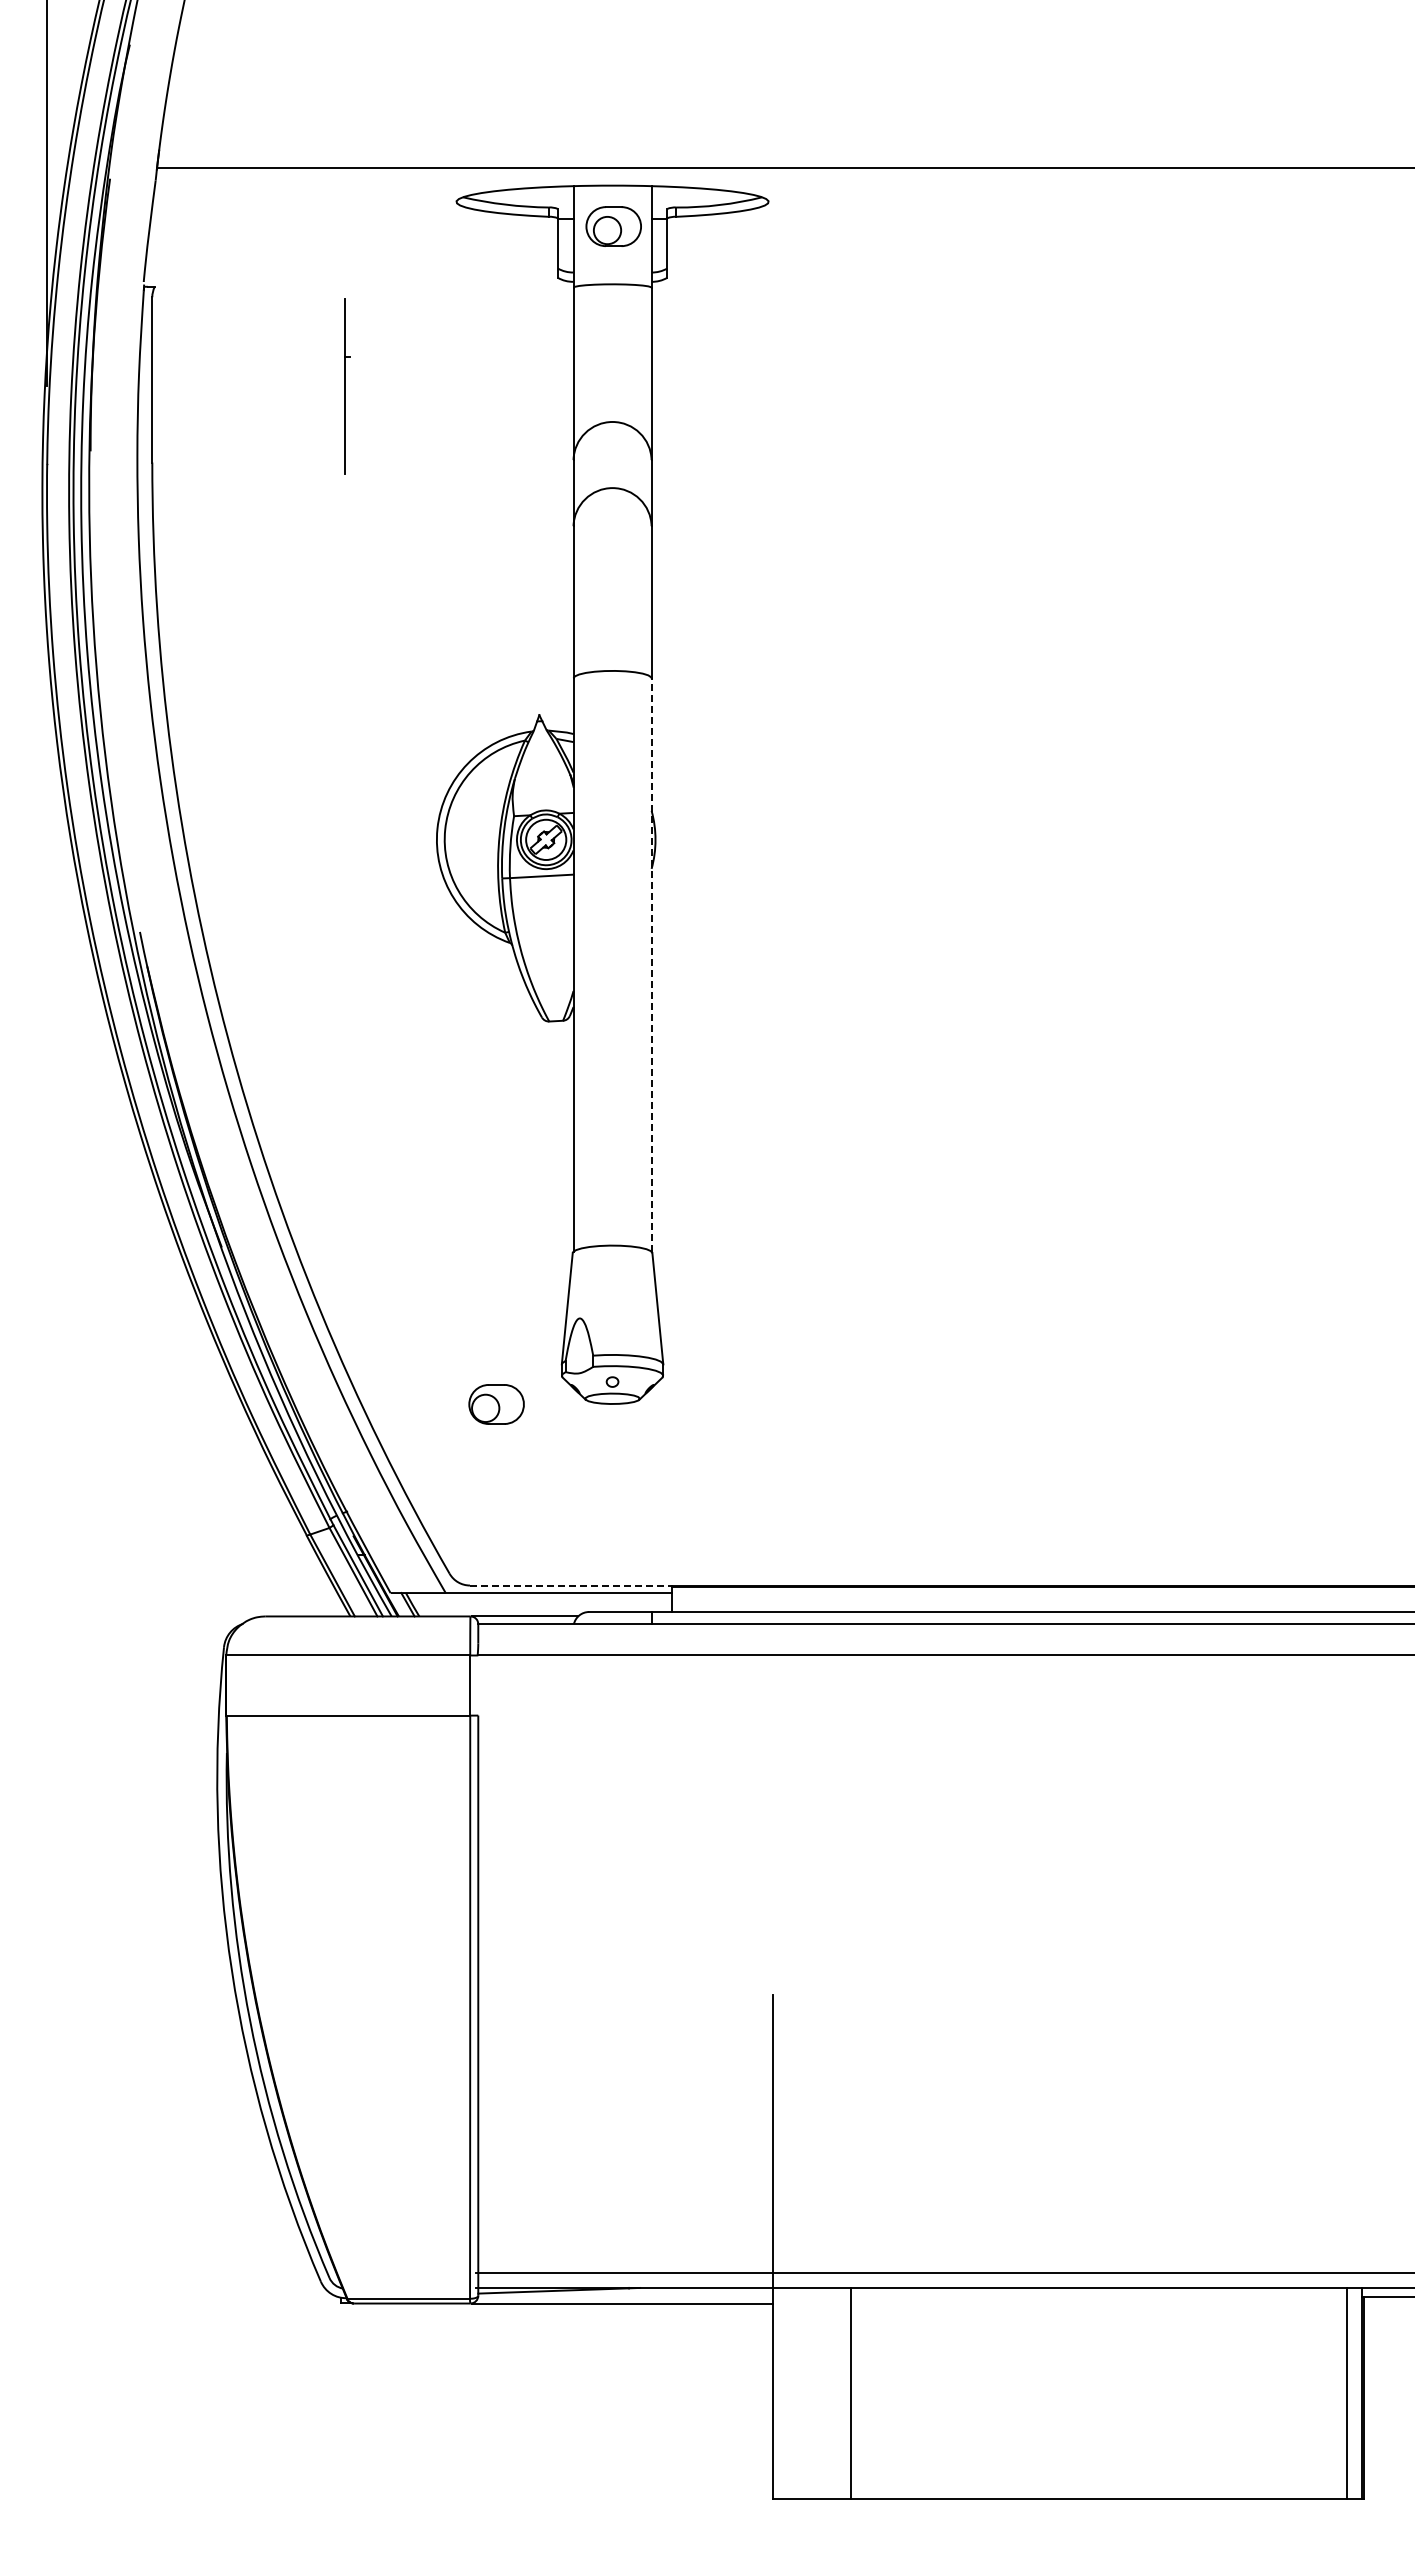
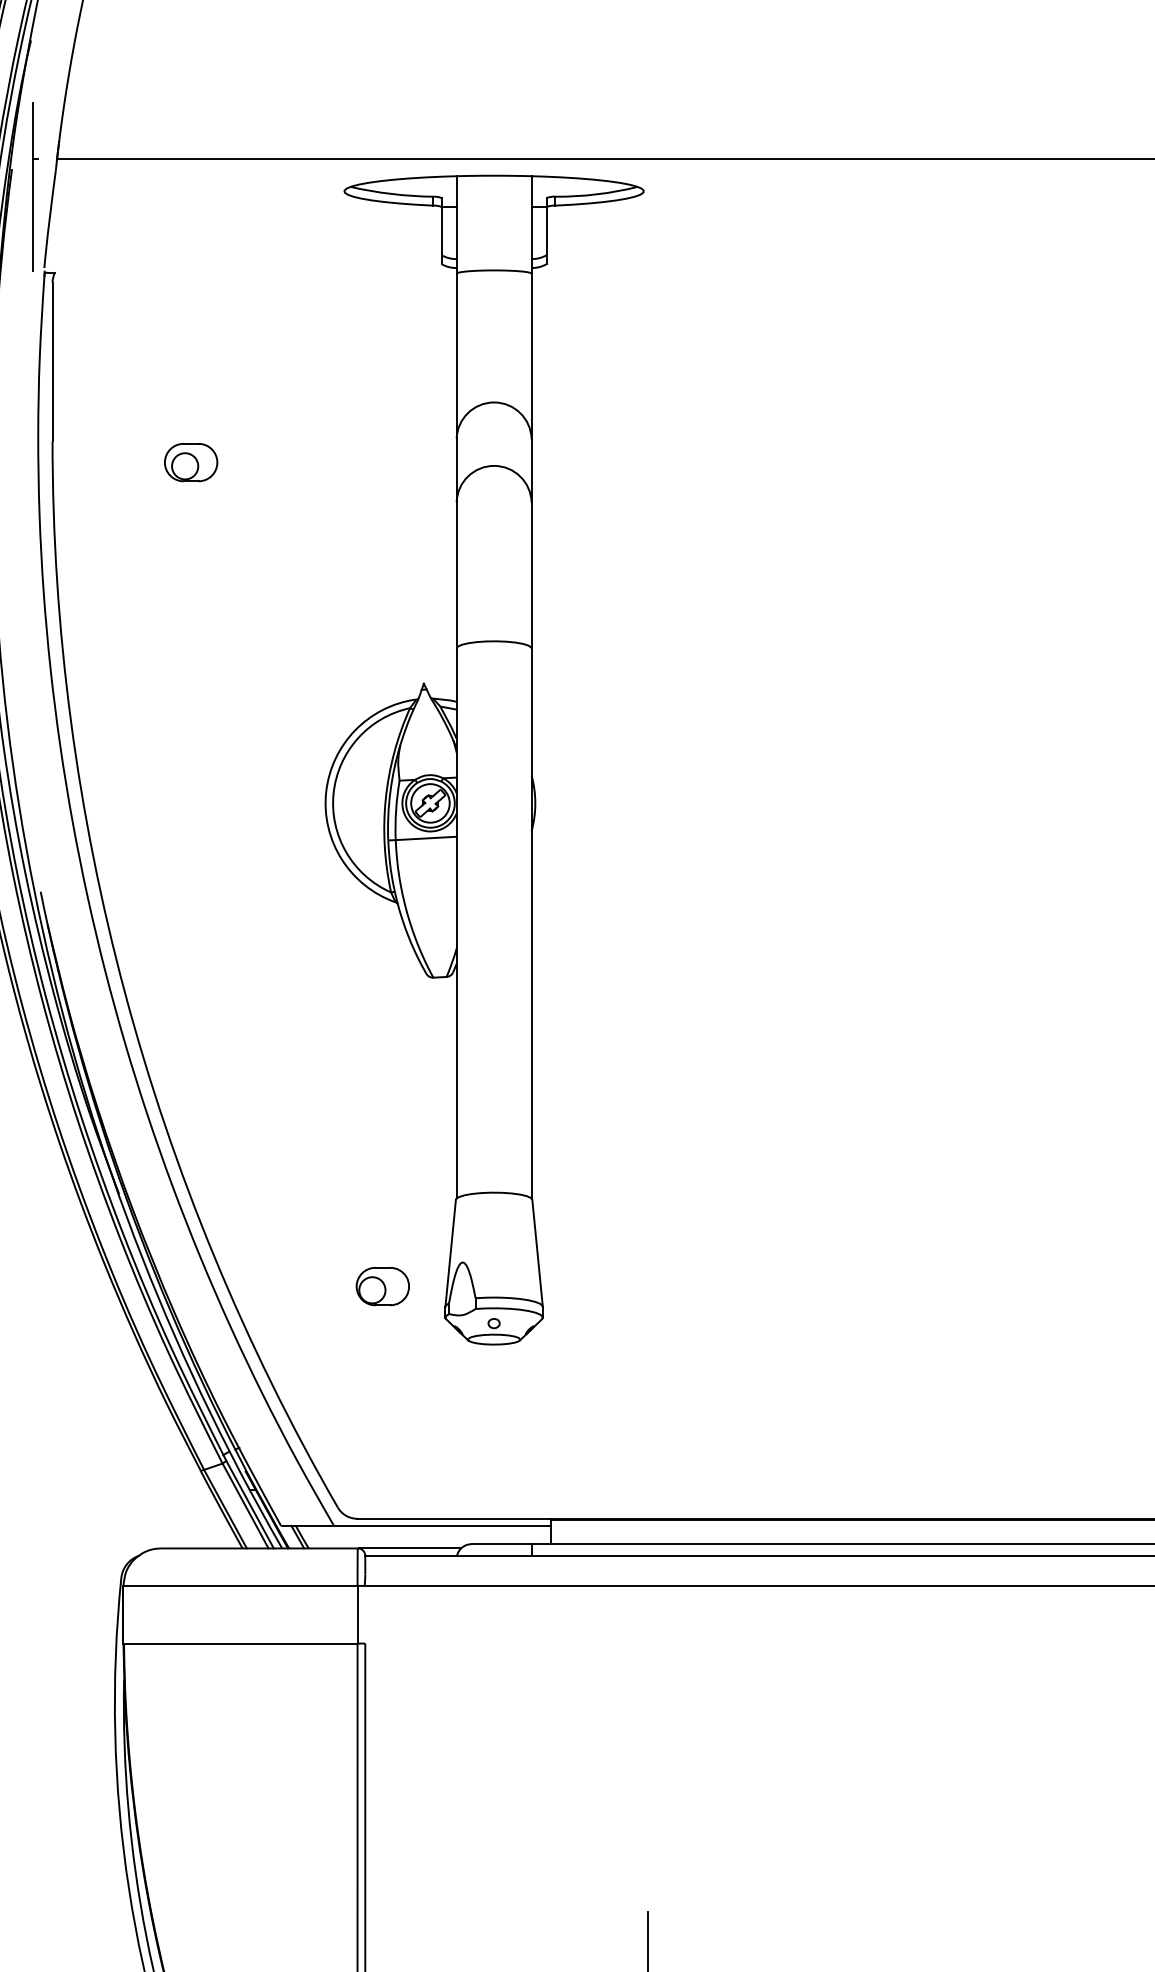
part: (613, 226) -> (190, 462), moved
part: (347, 386) -> (35, 187), moved
line: (651, 965) -> (531, 923), dashed -> solid
part: (496, 1404) -> (382, 1286), moved
line: (570, 1585) -> (453, 1518), dashed -> solid

